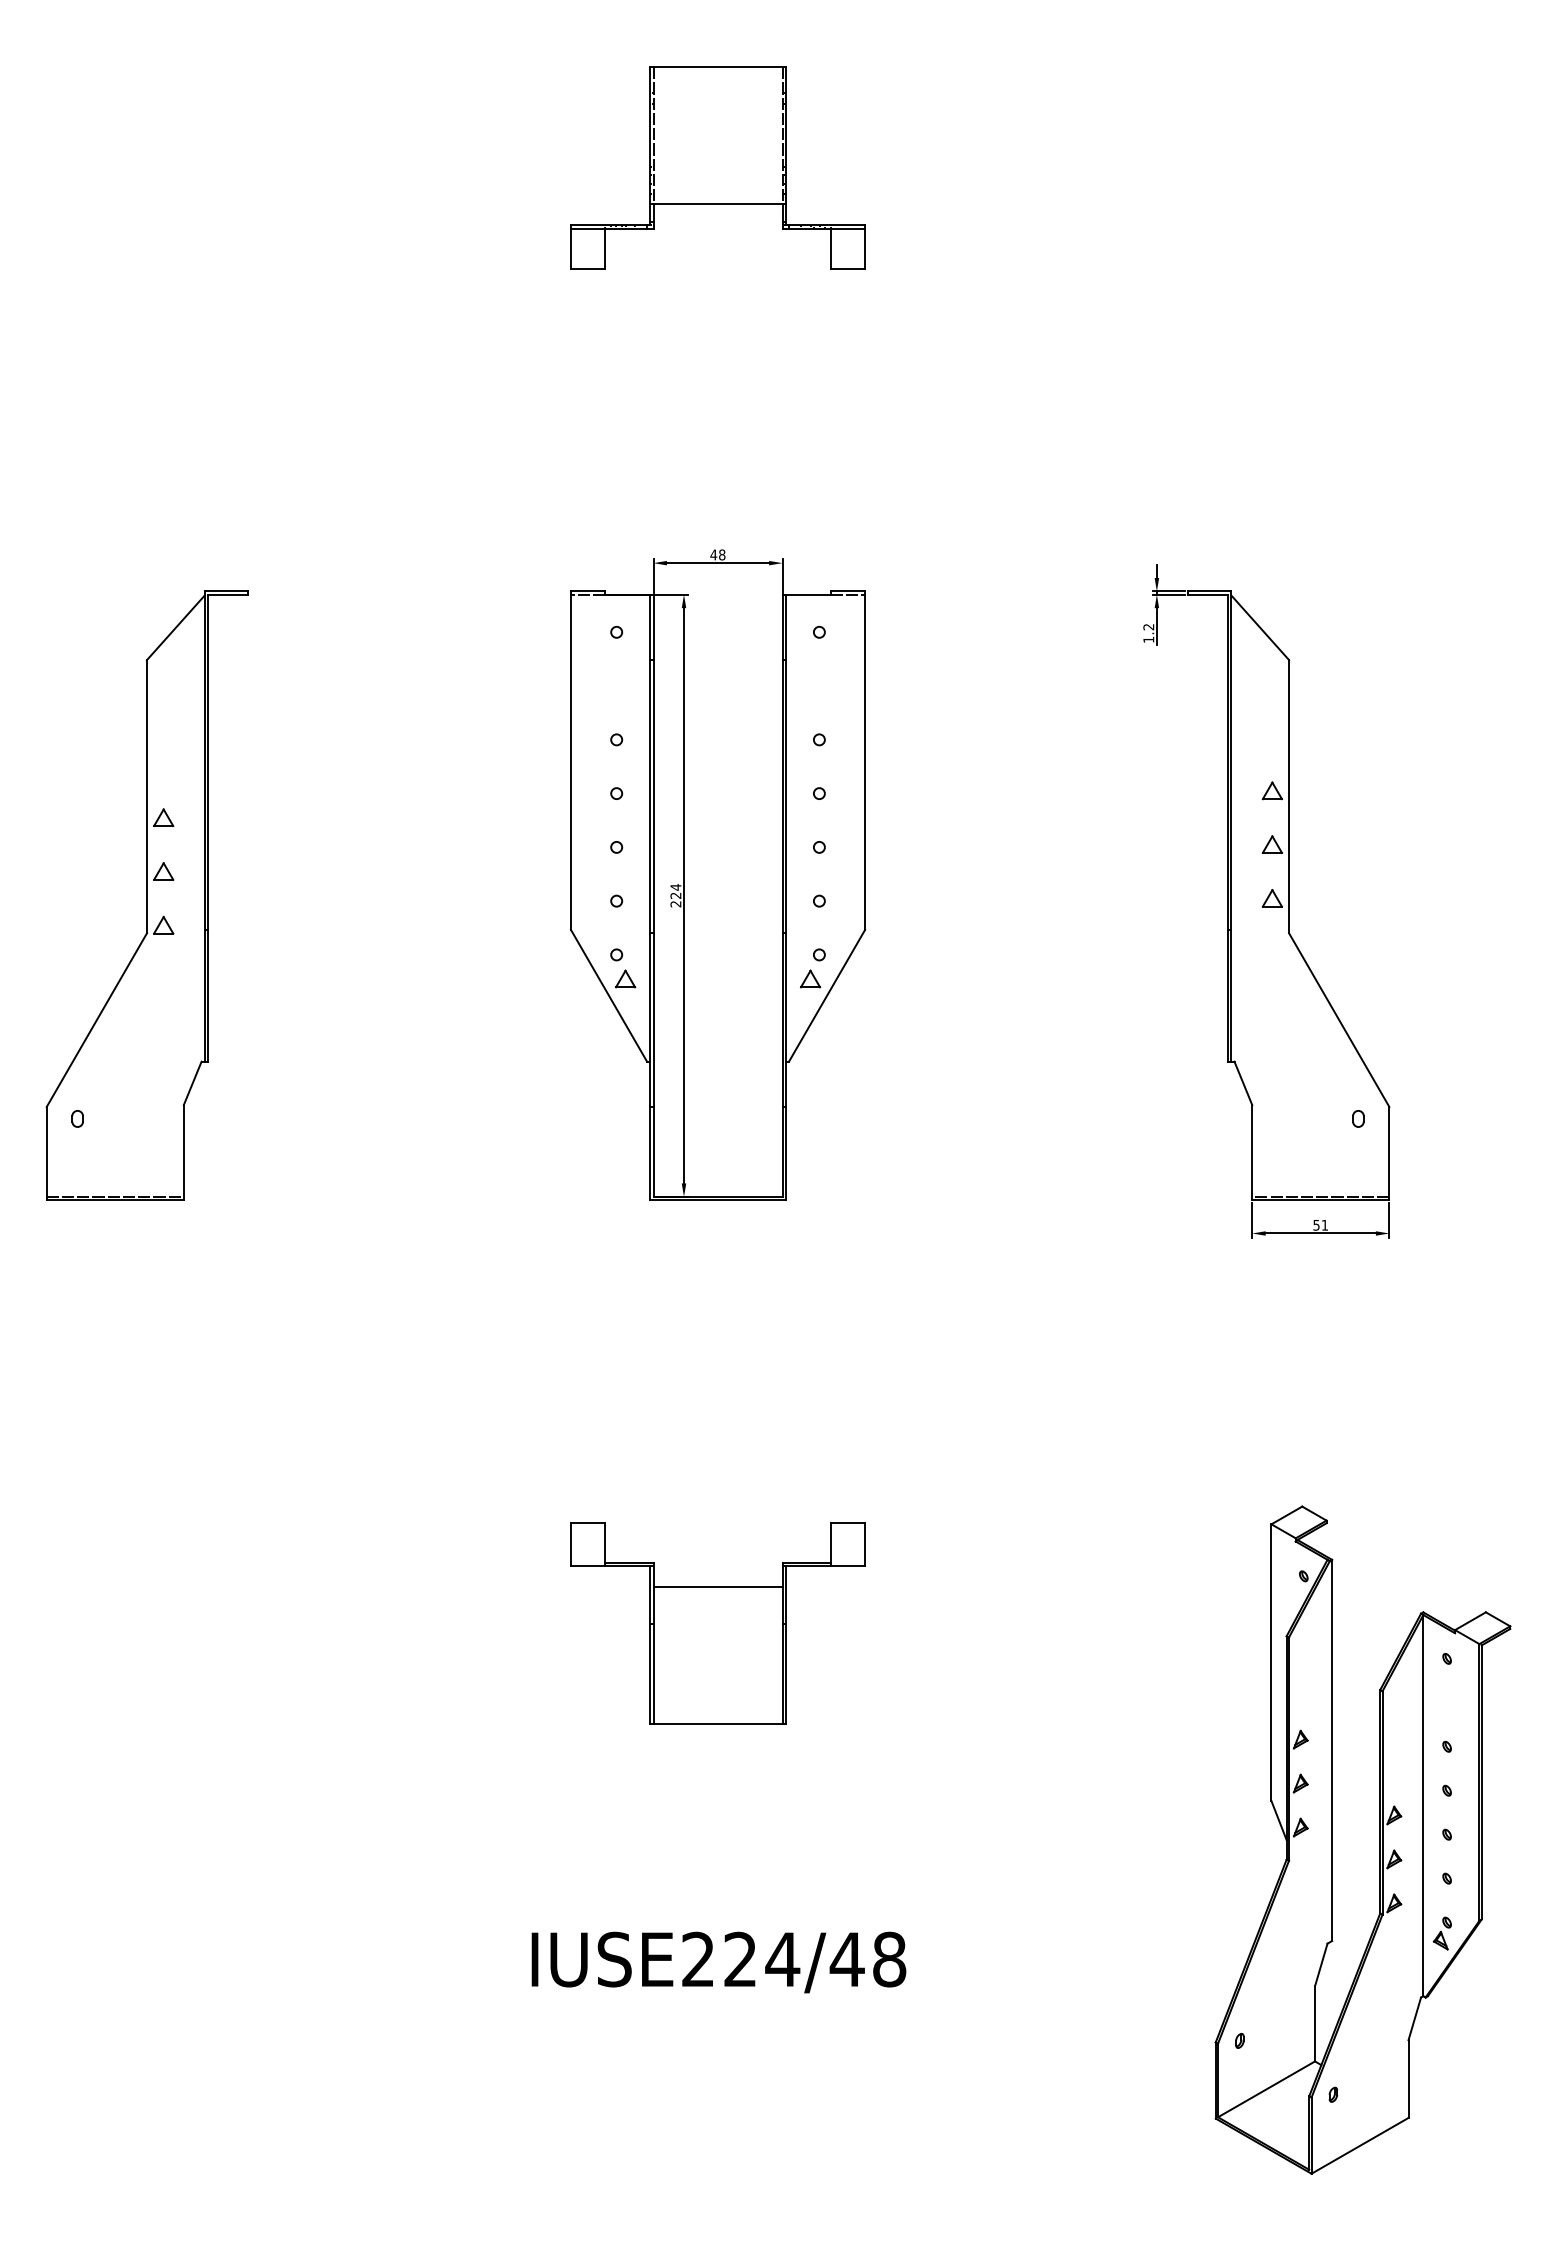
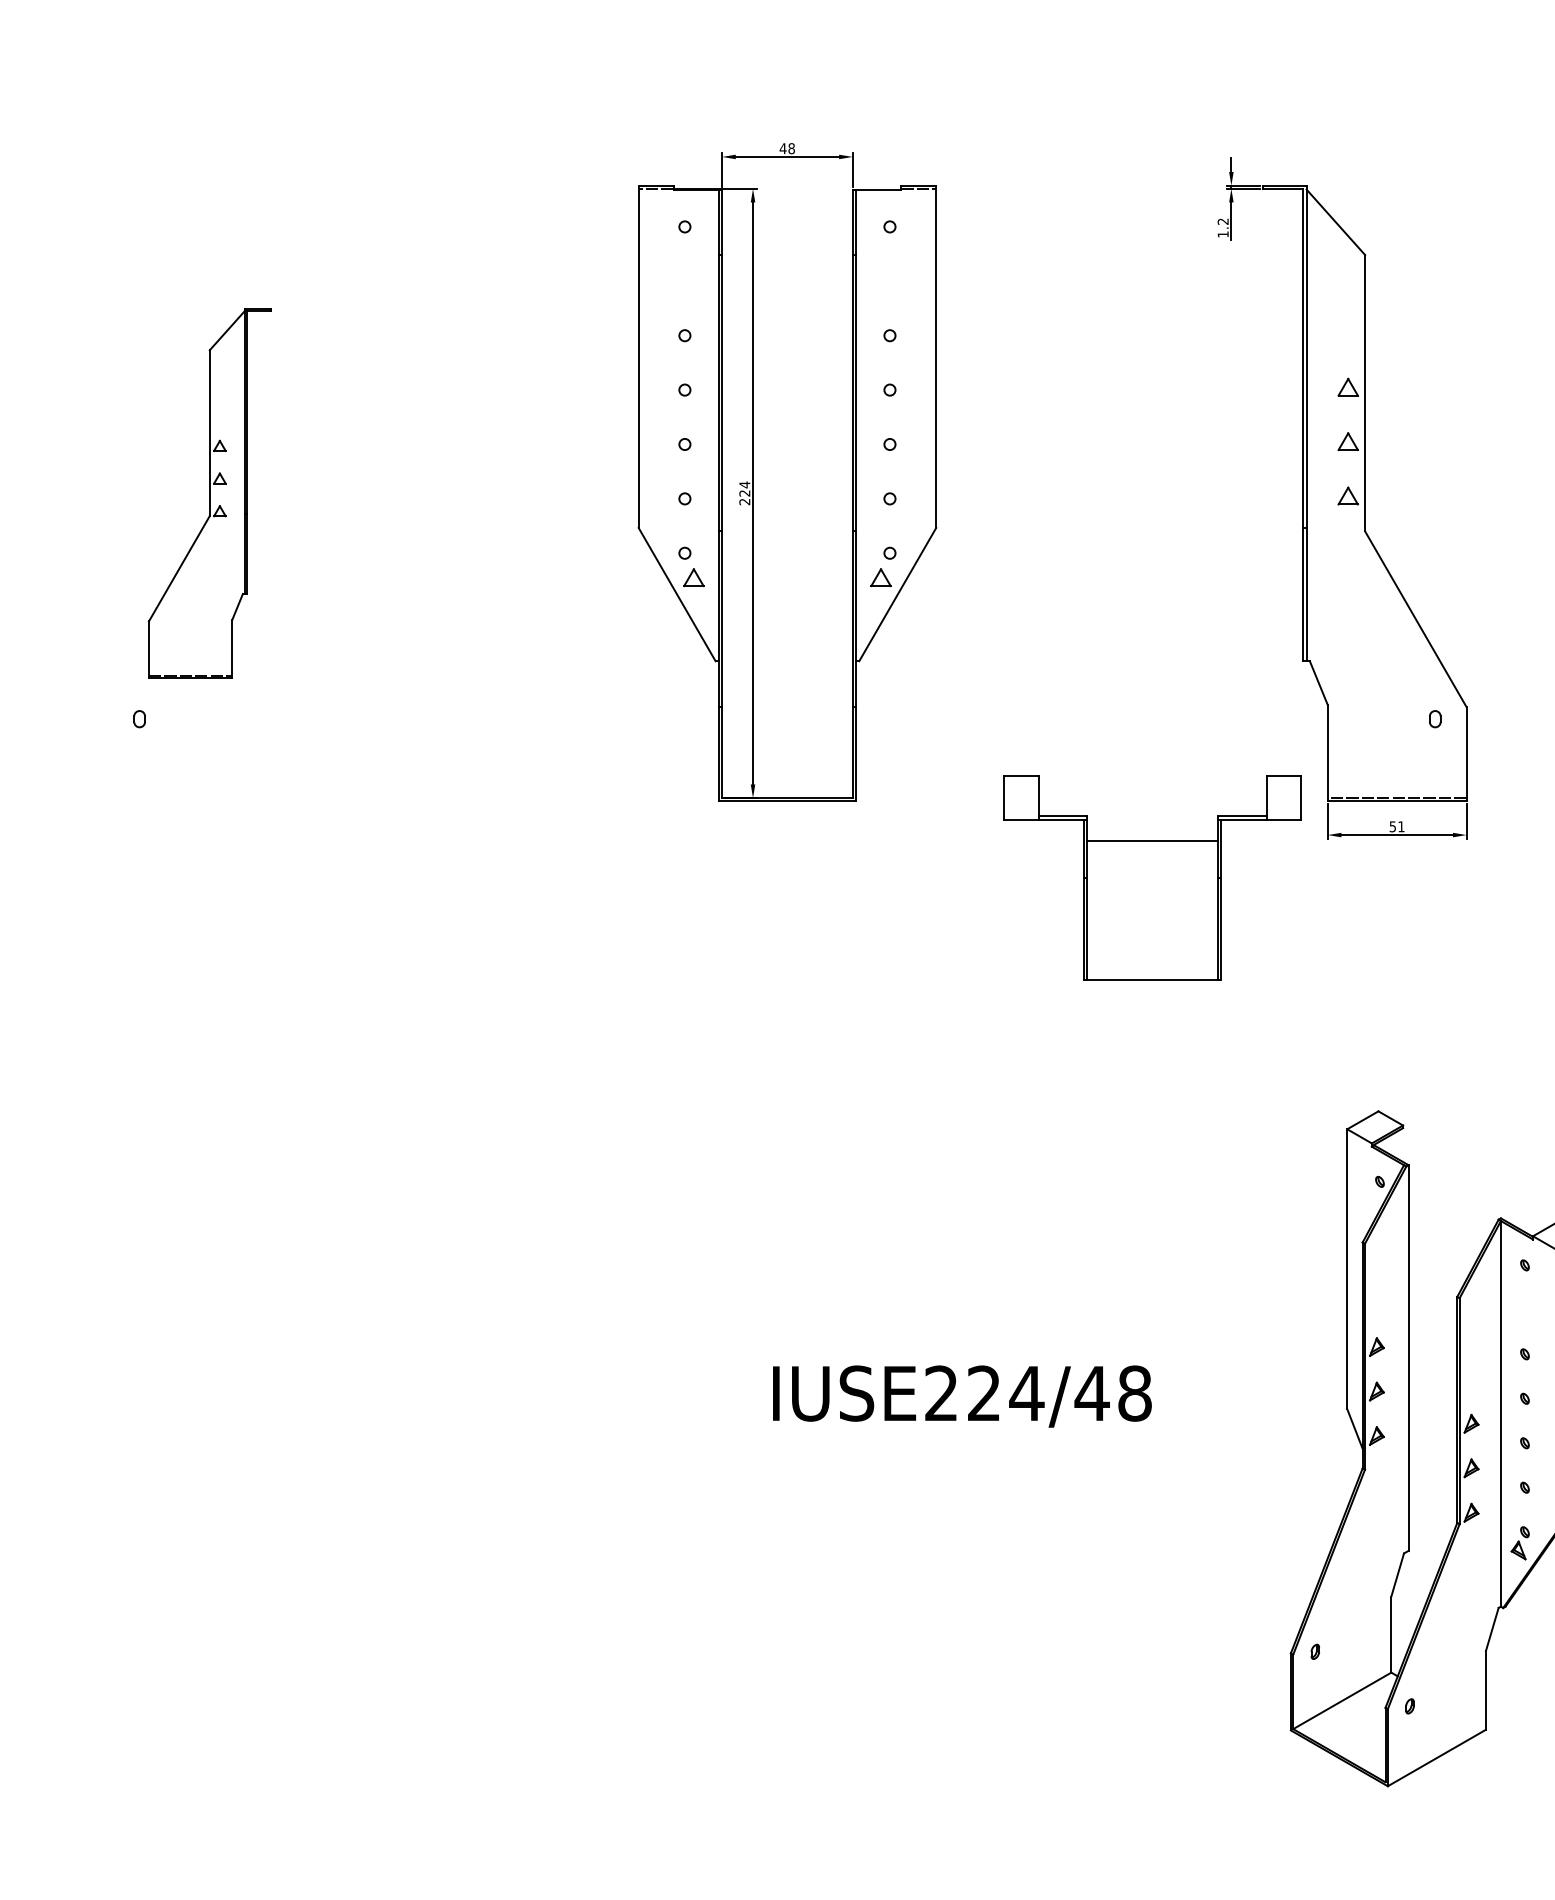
part: (146, 895) -> (209, 493), size x0.6
part: (717, 1623) -> (1152, 877), moved
text: (718, 1962) -> (961, 1396), moved

